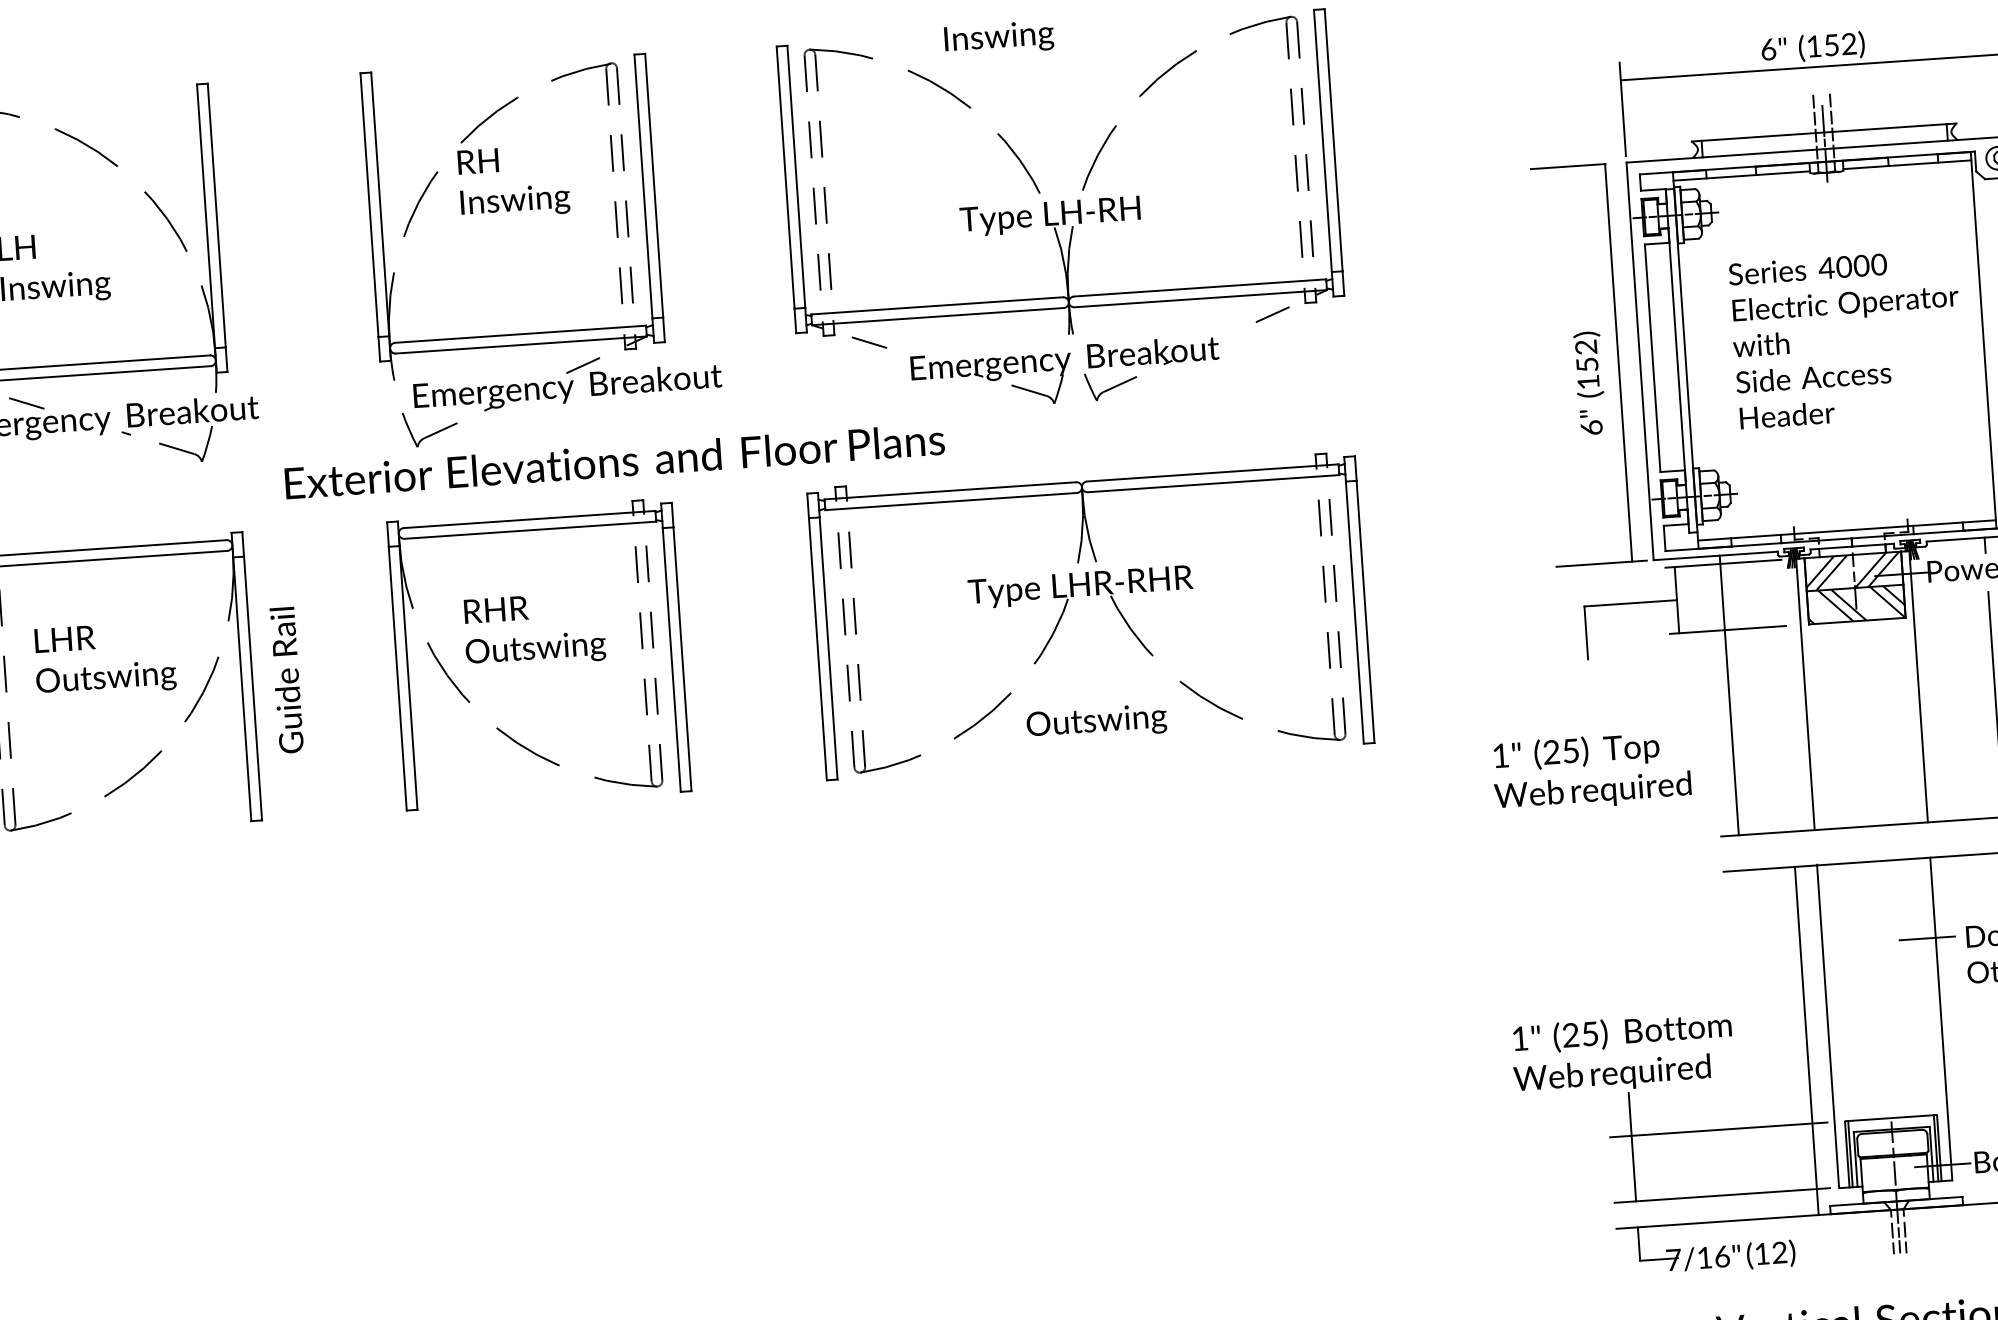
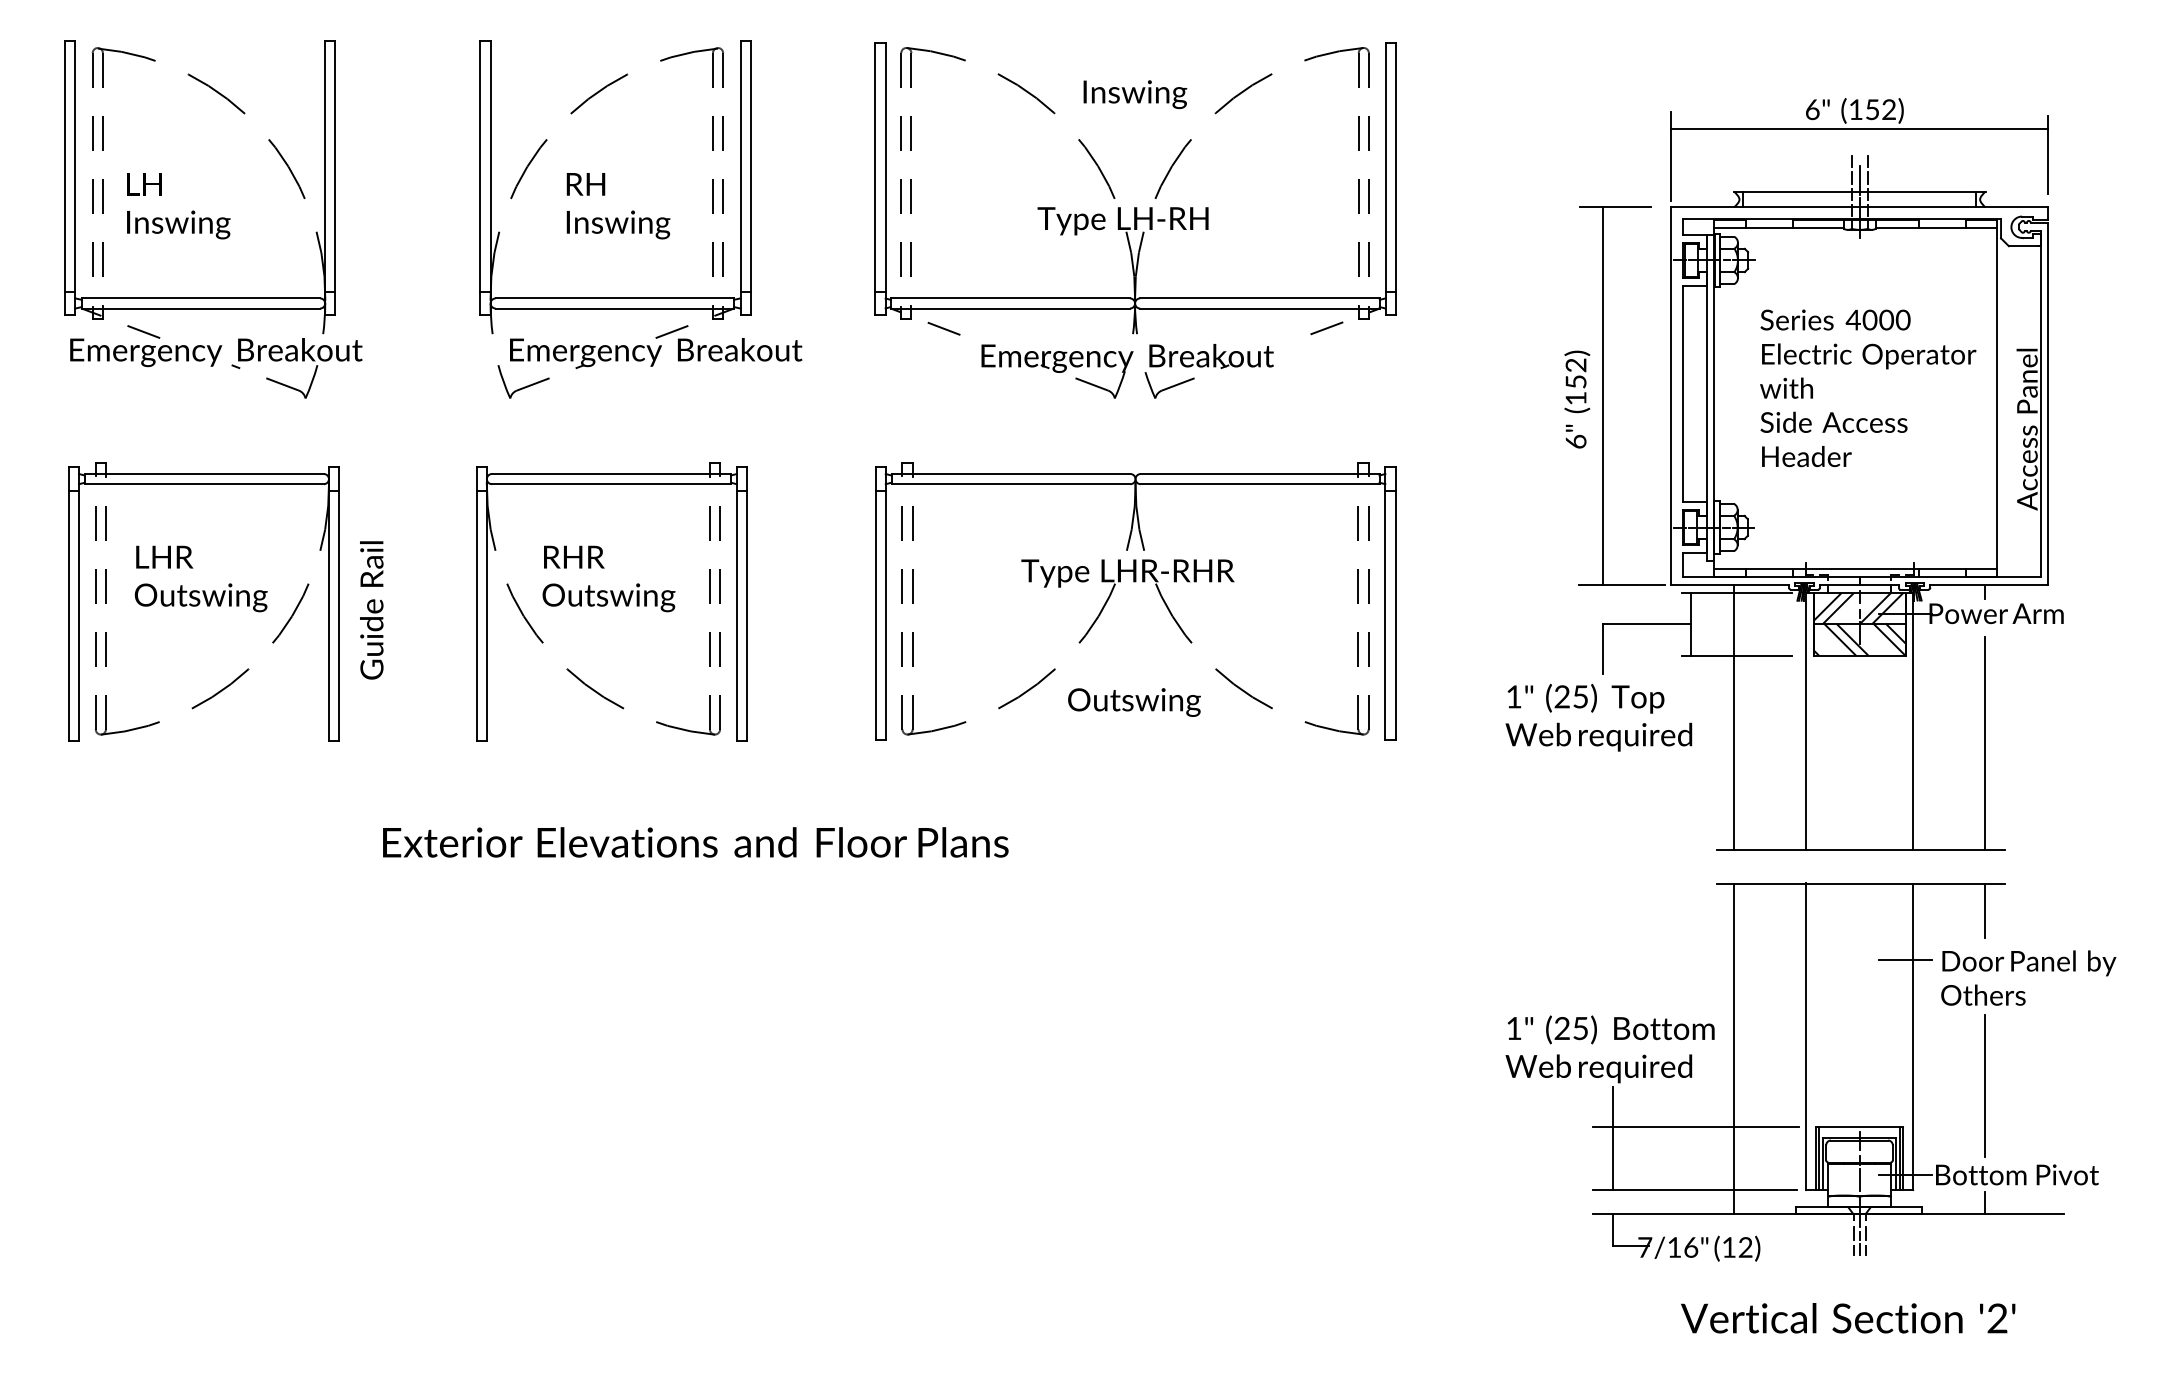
text: (999, 38) -> (1135, 94), moved
text: (514, 182) -> (618, 206), moved
line: (1618, 362) -> (1602, 395), moved
text: (1590, 383) -> (1577, 399), moved
text: (614, 461) -> (695, 842), moved
text: (1591, 771) -> (1598, 717), moved
line: (1806, 1040) -> (1733, 1048), moved

